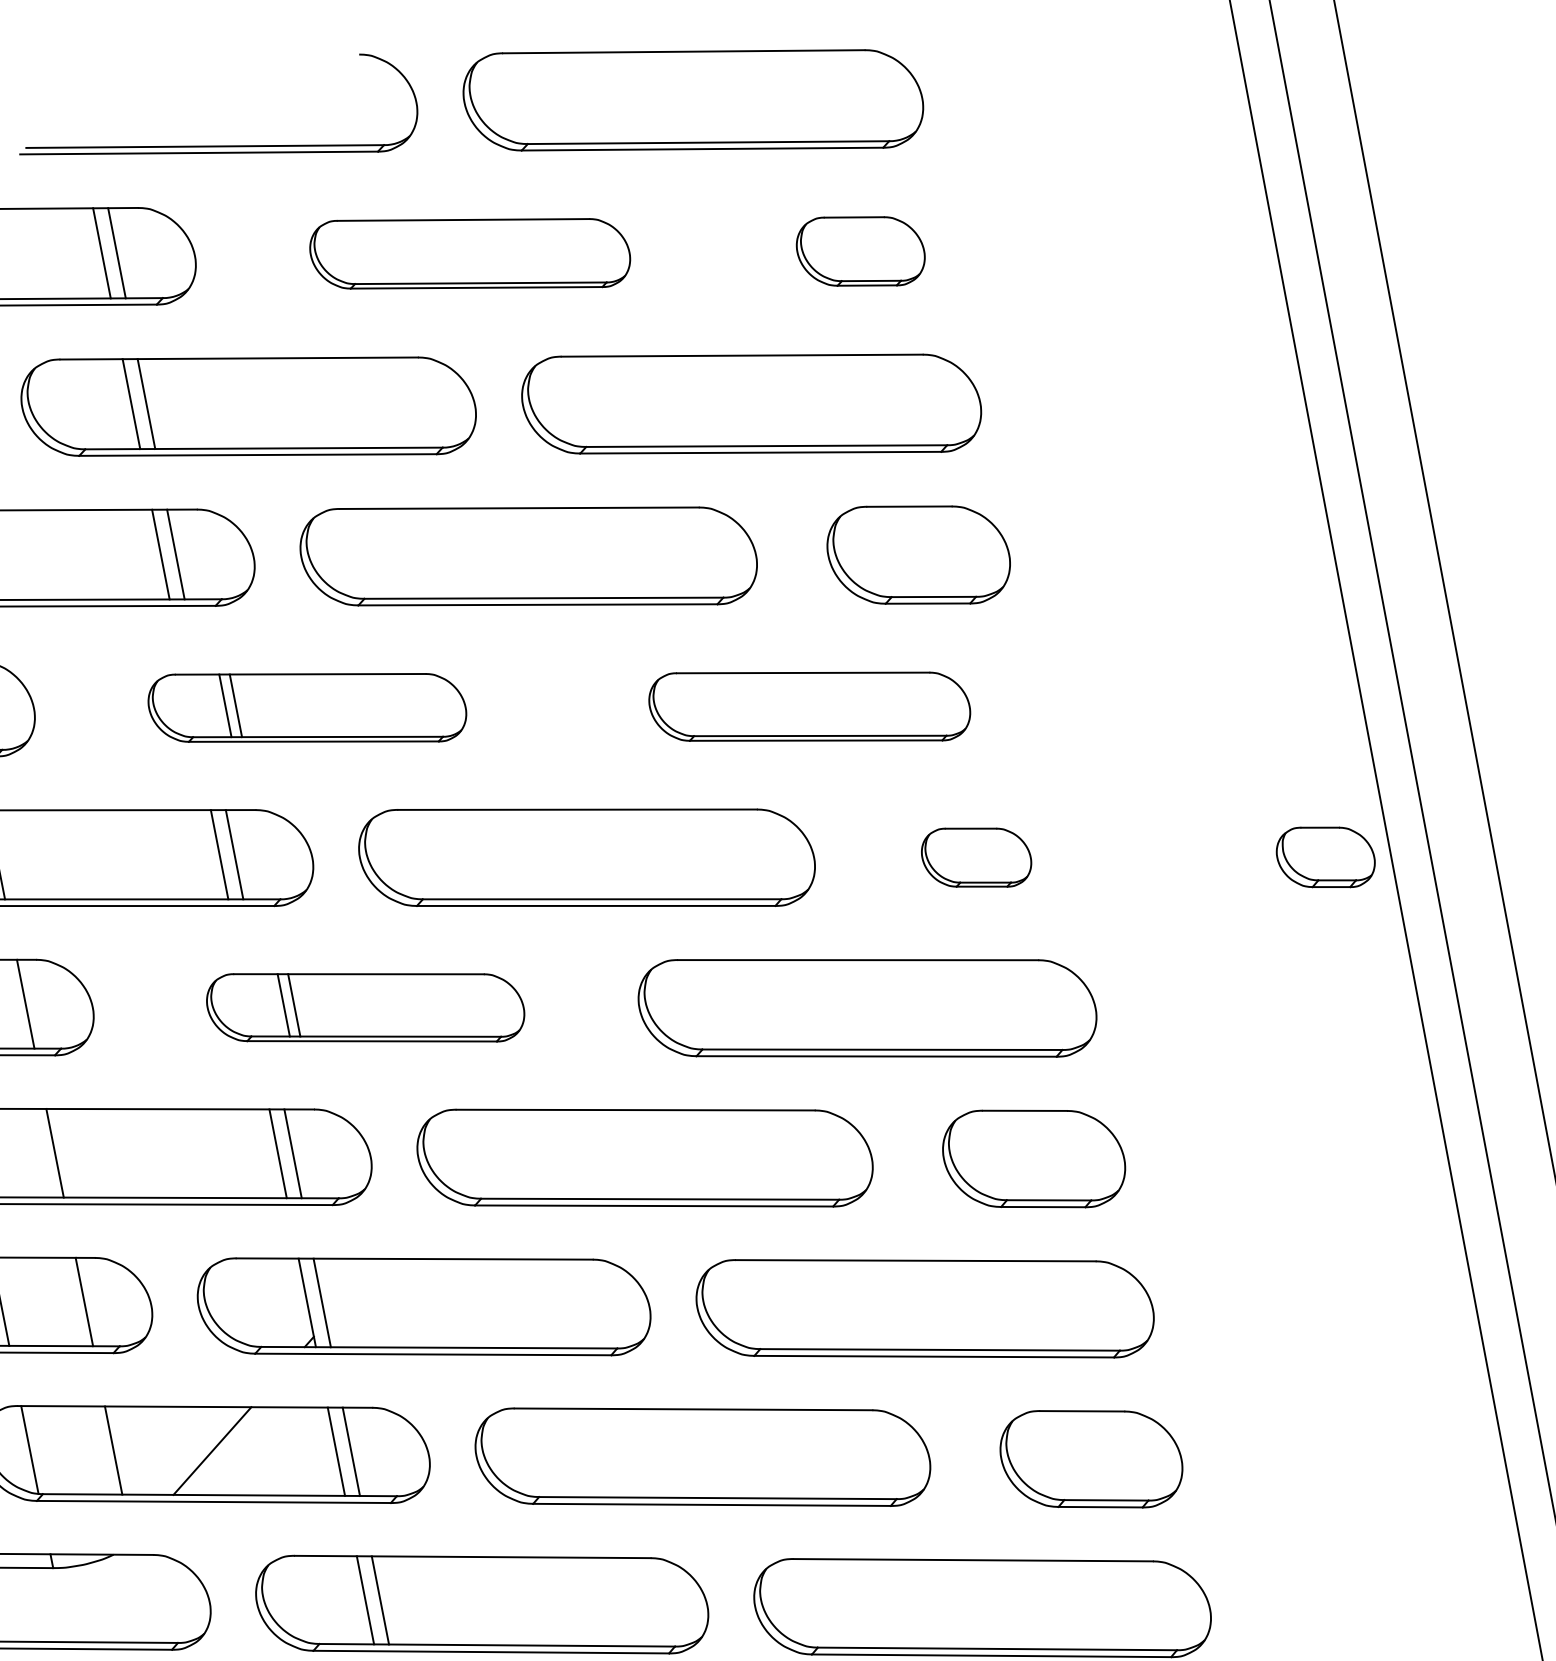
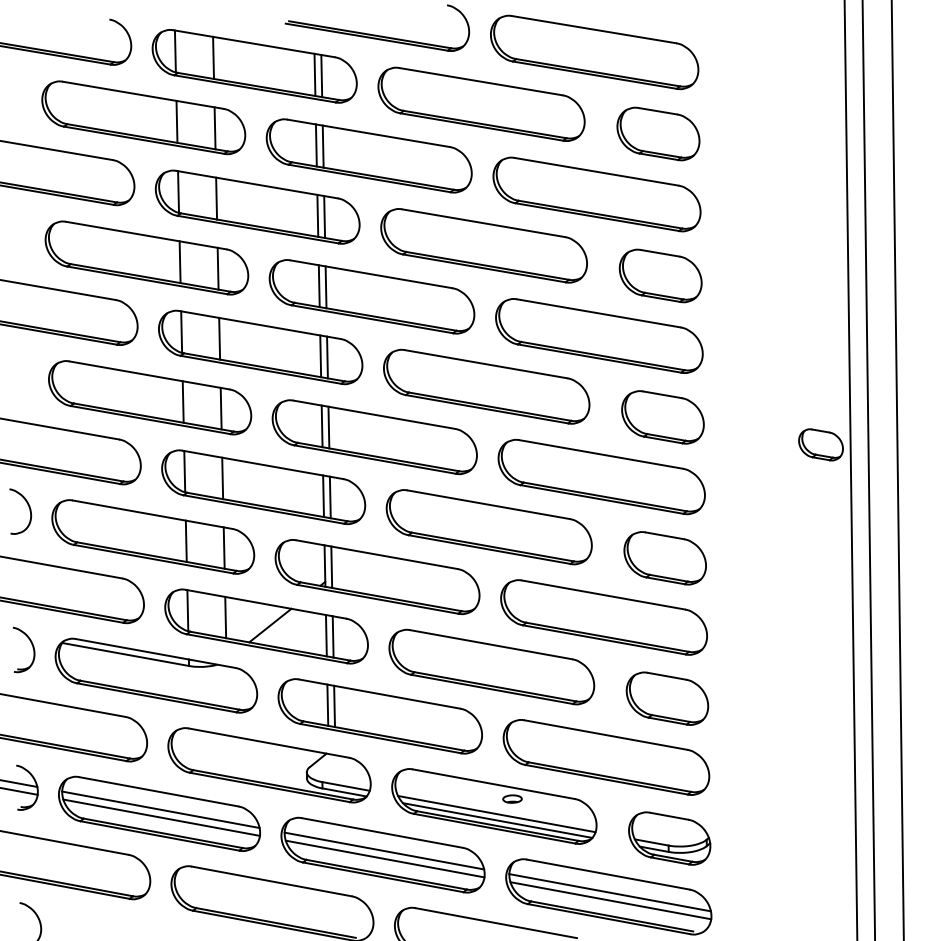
part: (860, 250) -> (658, 133), size x1.43
part: (469, 252) -> (481, 103), size x1.43
part: (809, 705) -> (599, 335), size x1.43
part: (306, 707) -> (371, 296), size x1.43
part: (975, 857) -> (662, 417), size x1.67
part: (364, 1006) -> (374, 436), size x1.43

